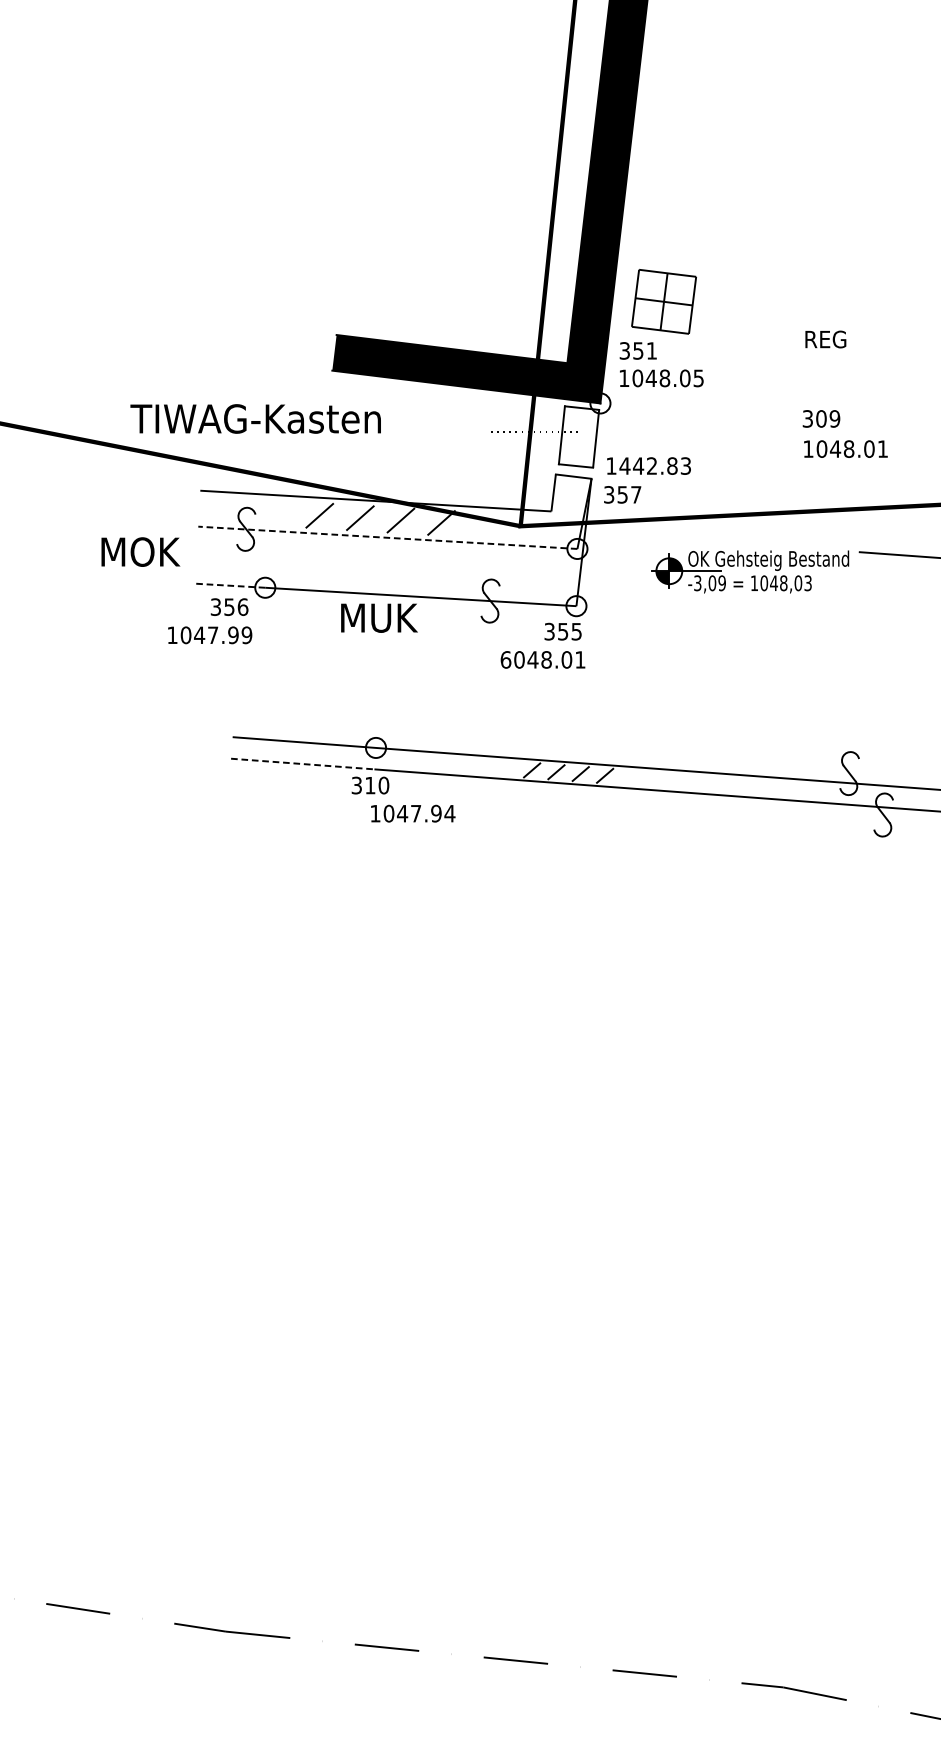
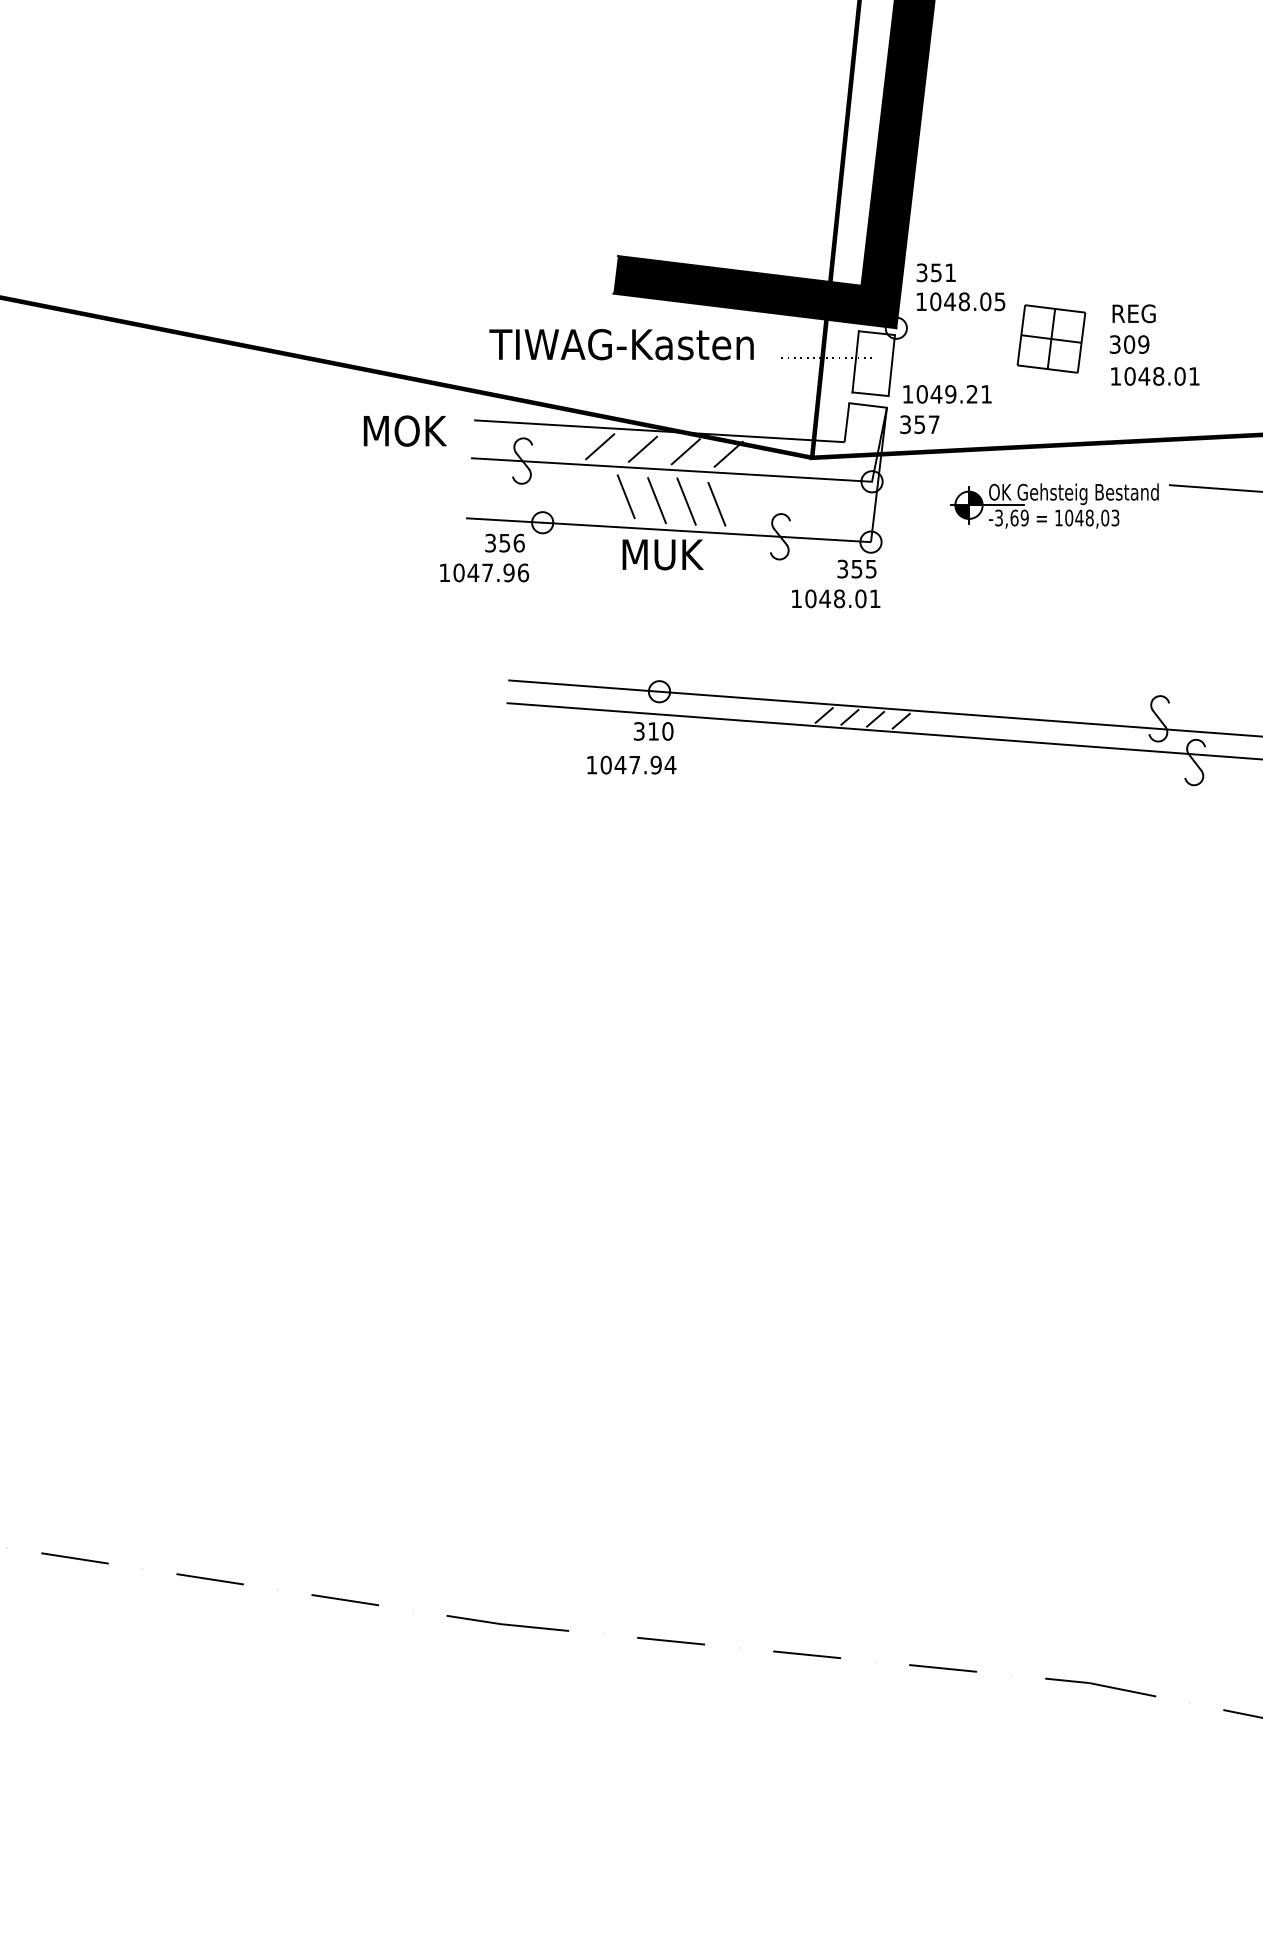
part: (664, 301) -> (1051, 338), moved
text: (825, 339) -> (1133, 313), moved
text: (255, 418) -> (621, 344), moved
text: (654, 466) -> (953, 394), 1442.83 -> 1049.21
line: (387, 538) -> (671, 470), dashed -> solid
text: (140, 551) -> (404, 430), moved
line: (343, 562) -> (625, 496), added
line: (373, 566) -> (656, 500), added
line: (401, 567) -> (686, 501), added
line: (430, 570) -> (716, 504), added
text: (712, 582) -> (1014, 517), -3,09 -> -3,69
line: (229, 585) -> (504, 520), dashed -> solid
text: (247, 634) -> (523, 572), 1047.99 -> 1047.96
text: (505, 659) -> (796, 598), 6048.01 -> 1048.01
line: (303, 763) -> (582, 708), dashed -> solid
text: (412, 813) -> (631, 764), moved

